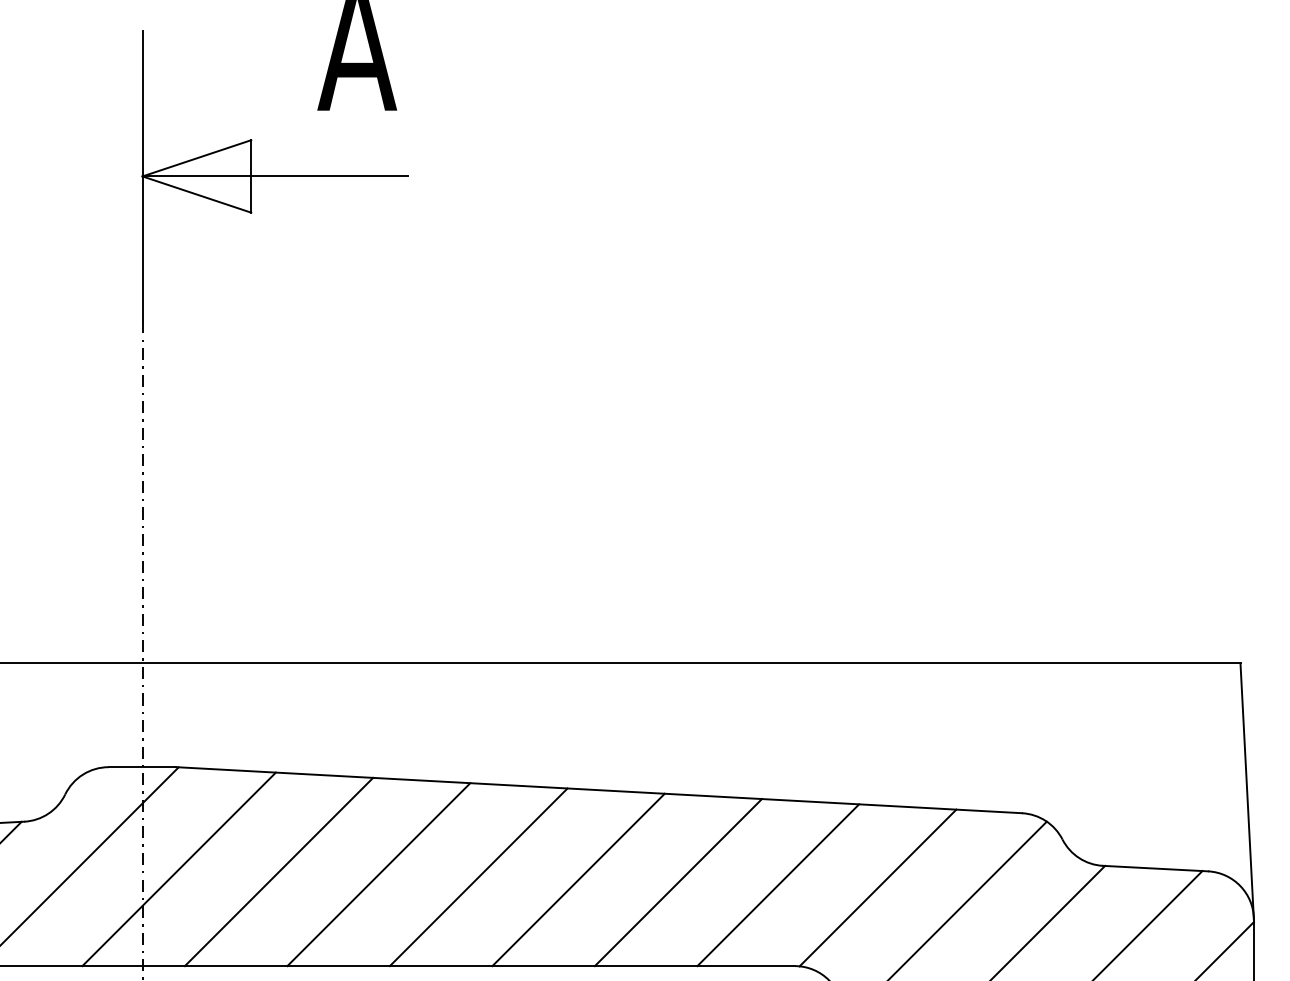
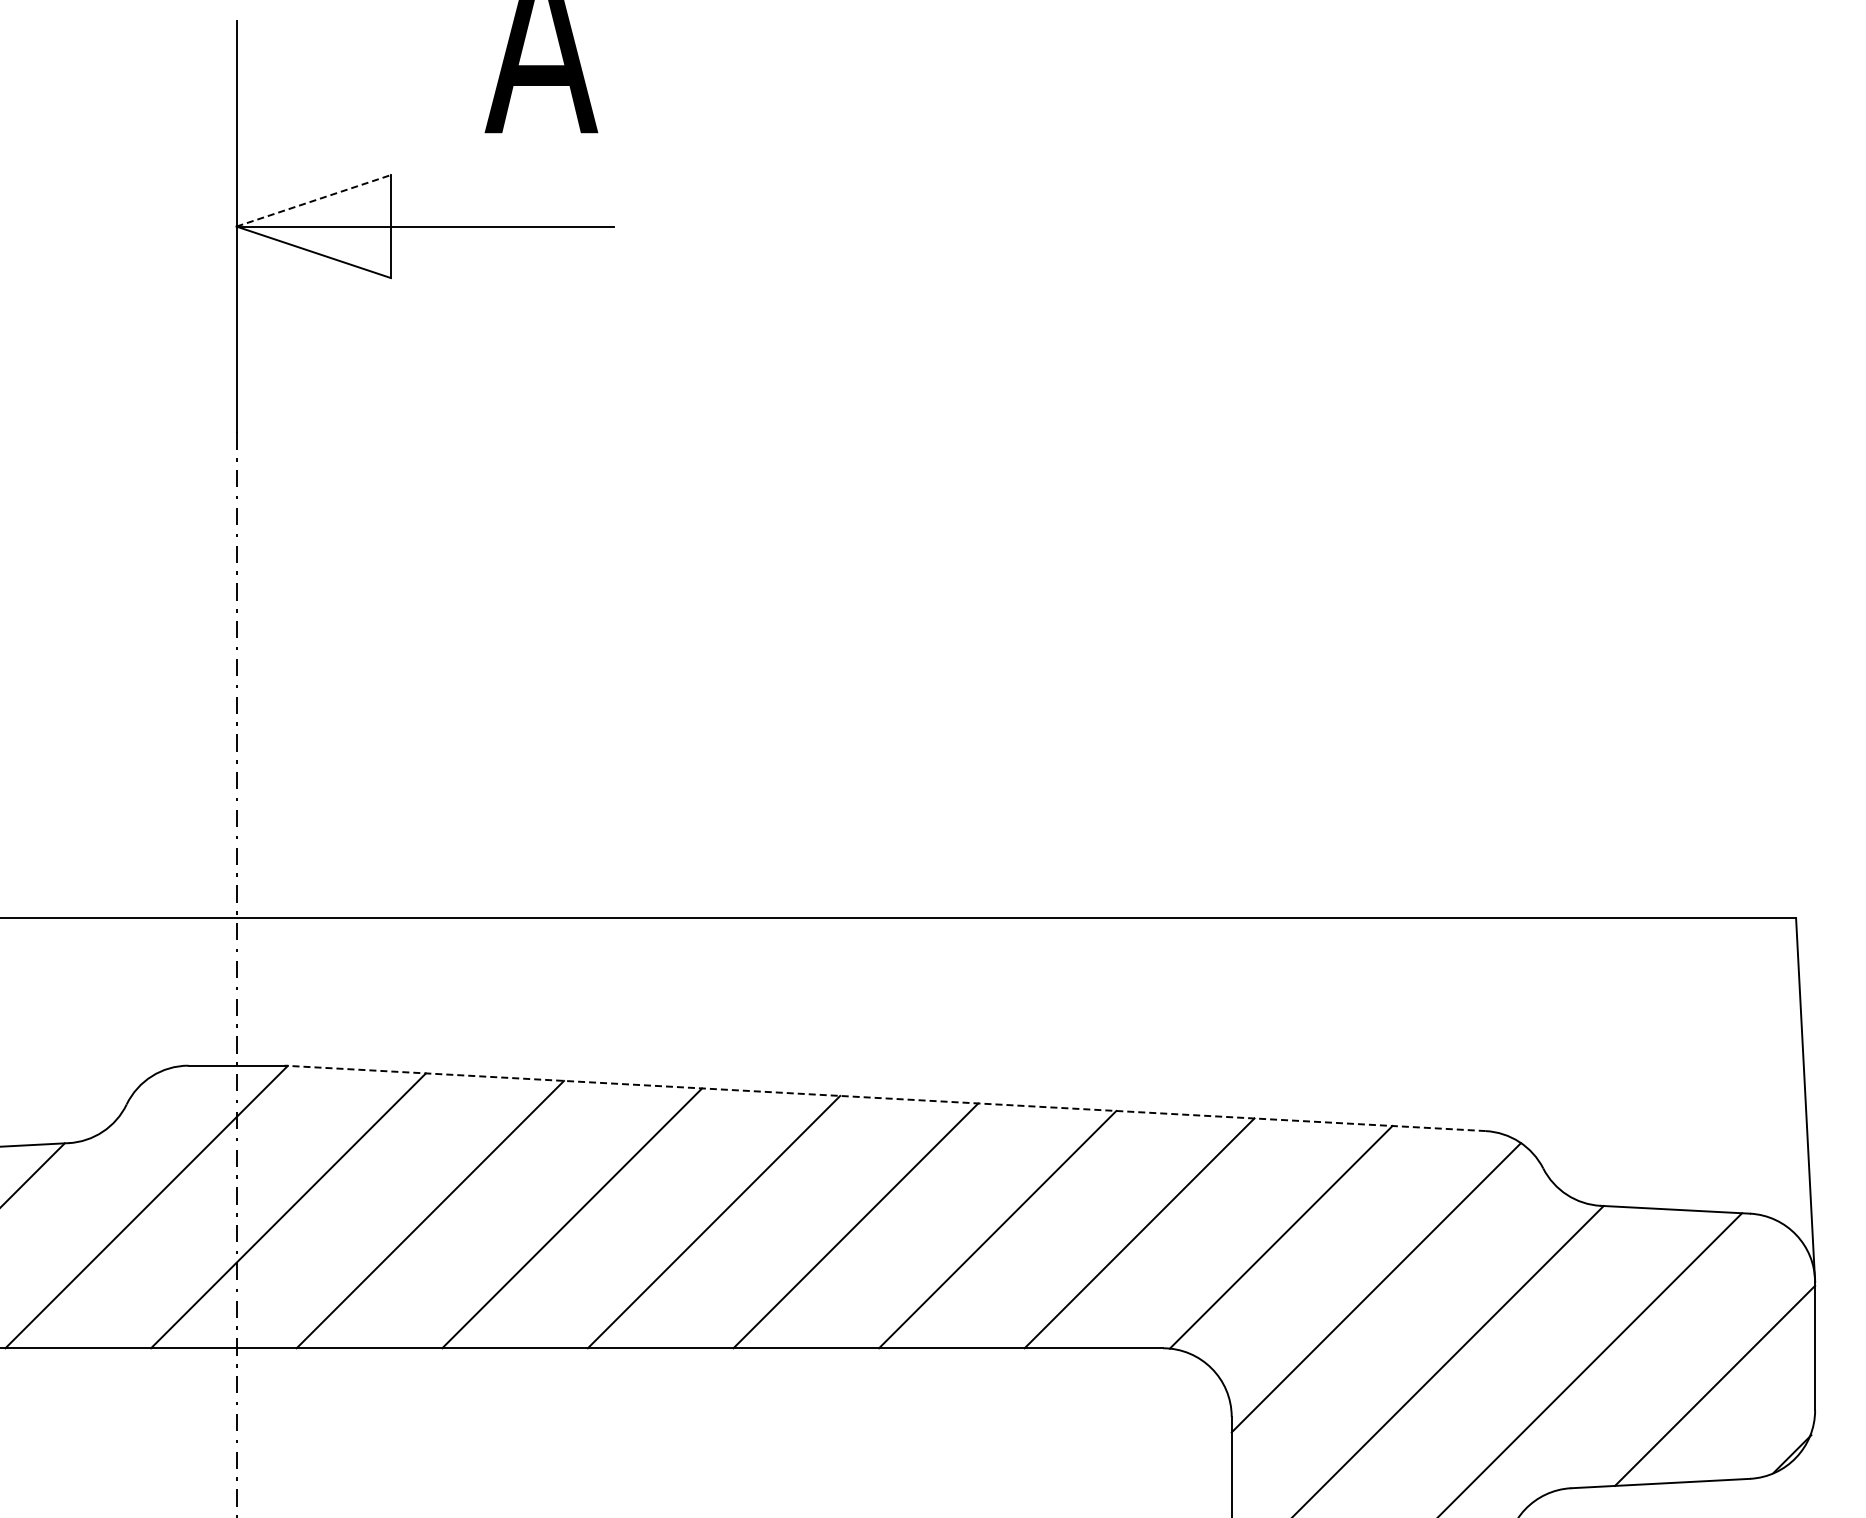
line: (197, 158) -> (314, 200), solid -> dashed
line: (599, 790) -> (885, 1098), solid -> dashed

